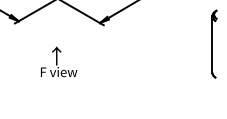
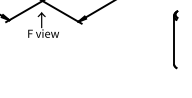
text: (59, 61) -> (44, 24), moved

